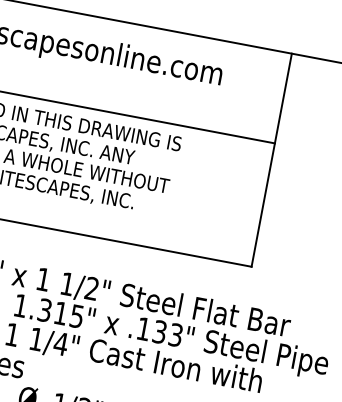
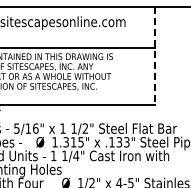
line: (270, 161) -> (154, 56), solid -> dashed

